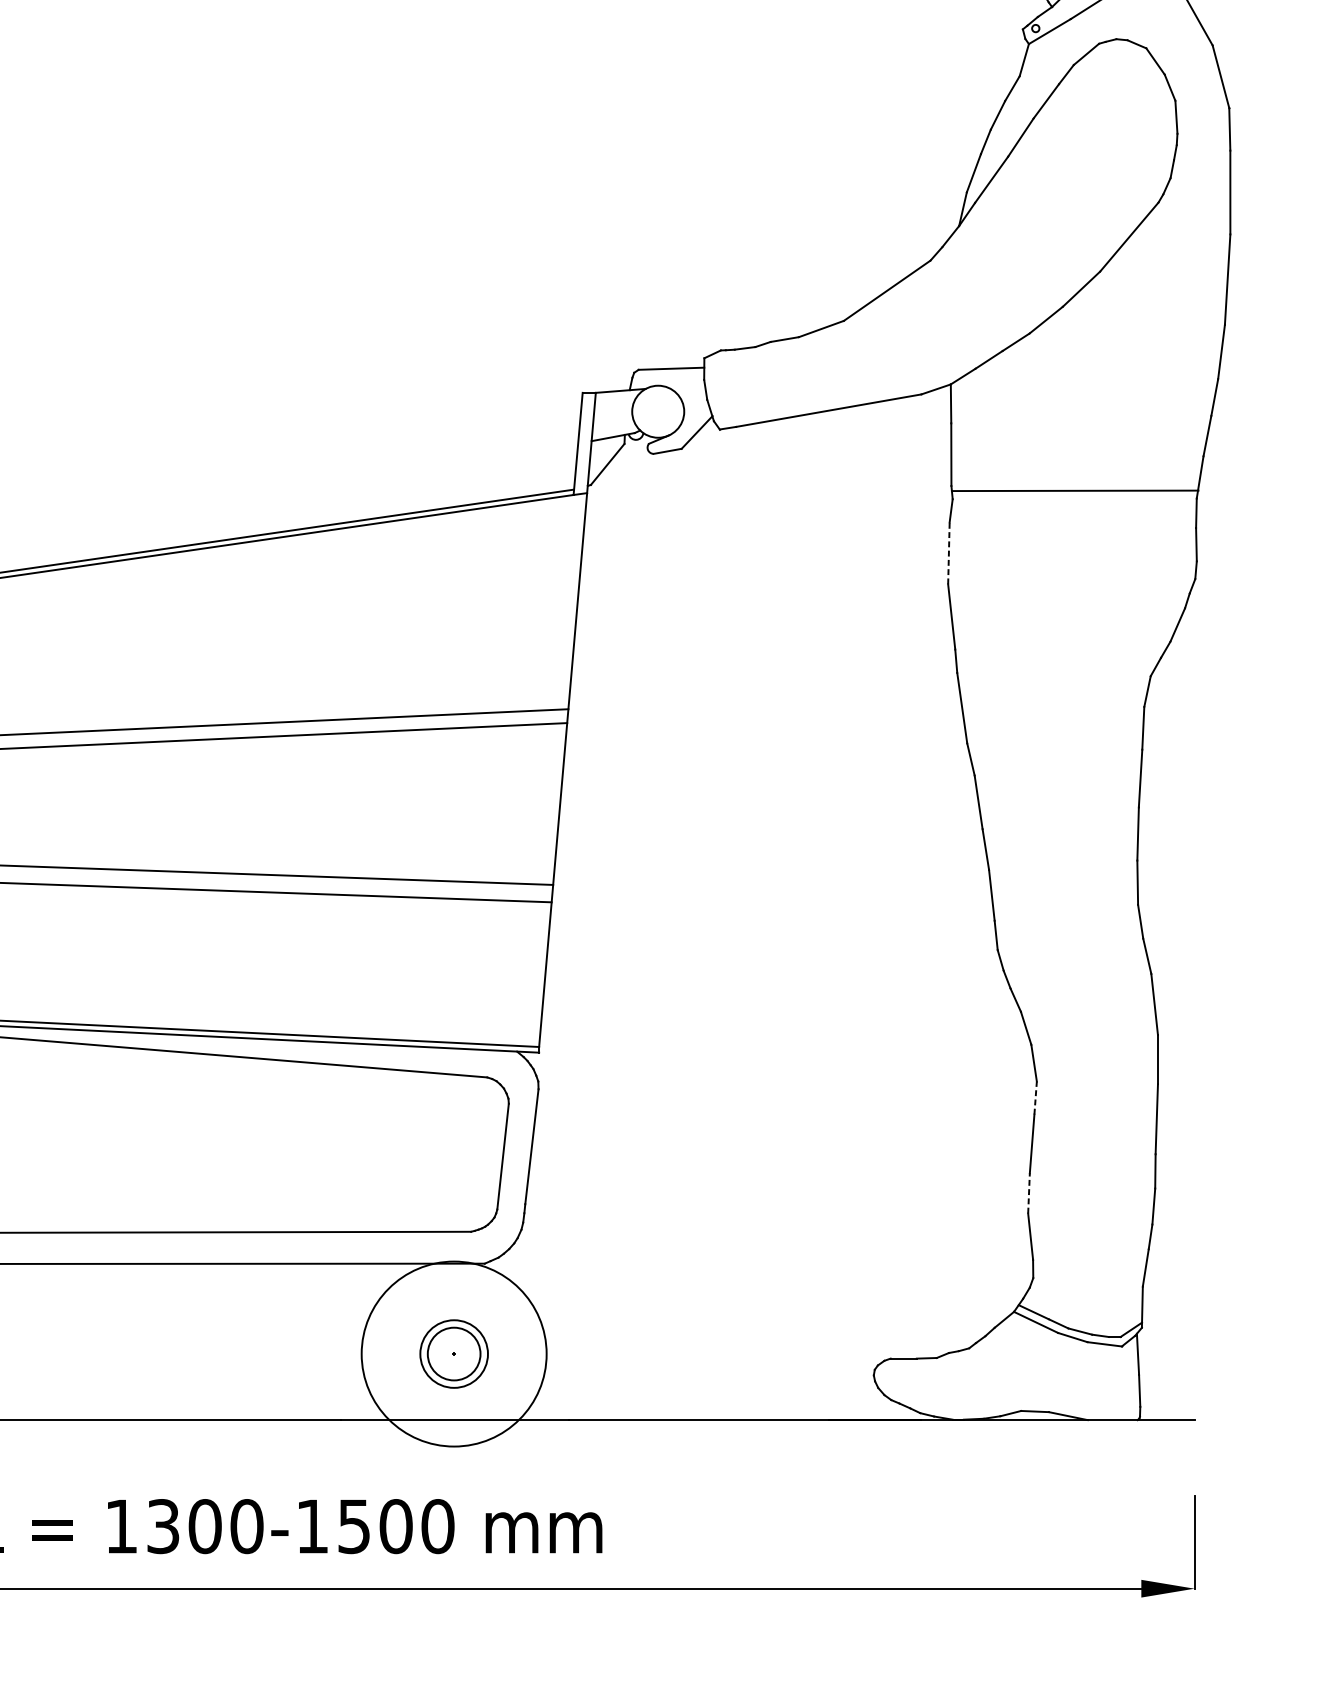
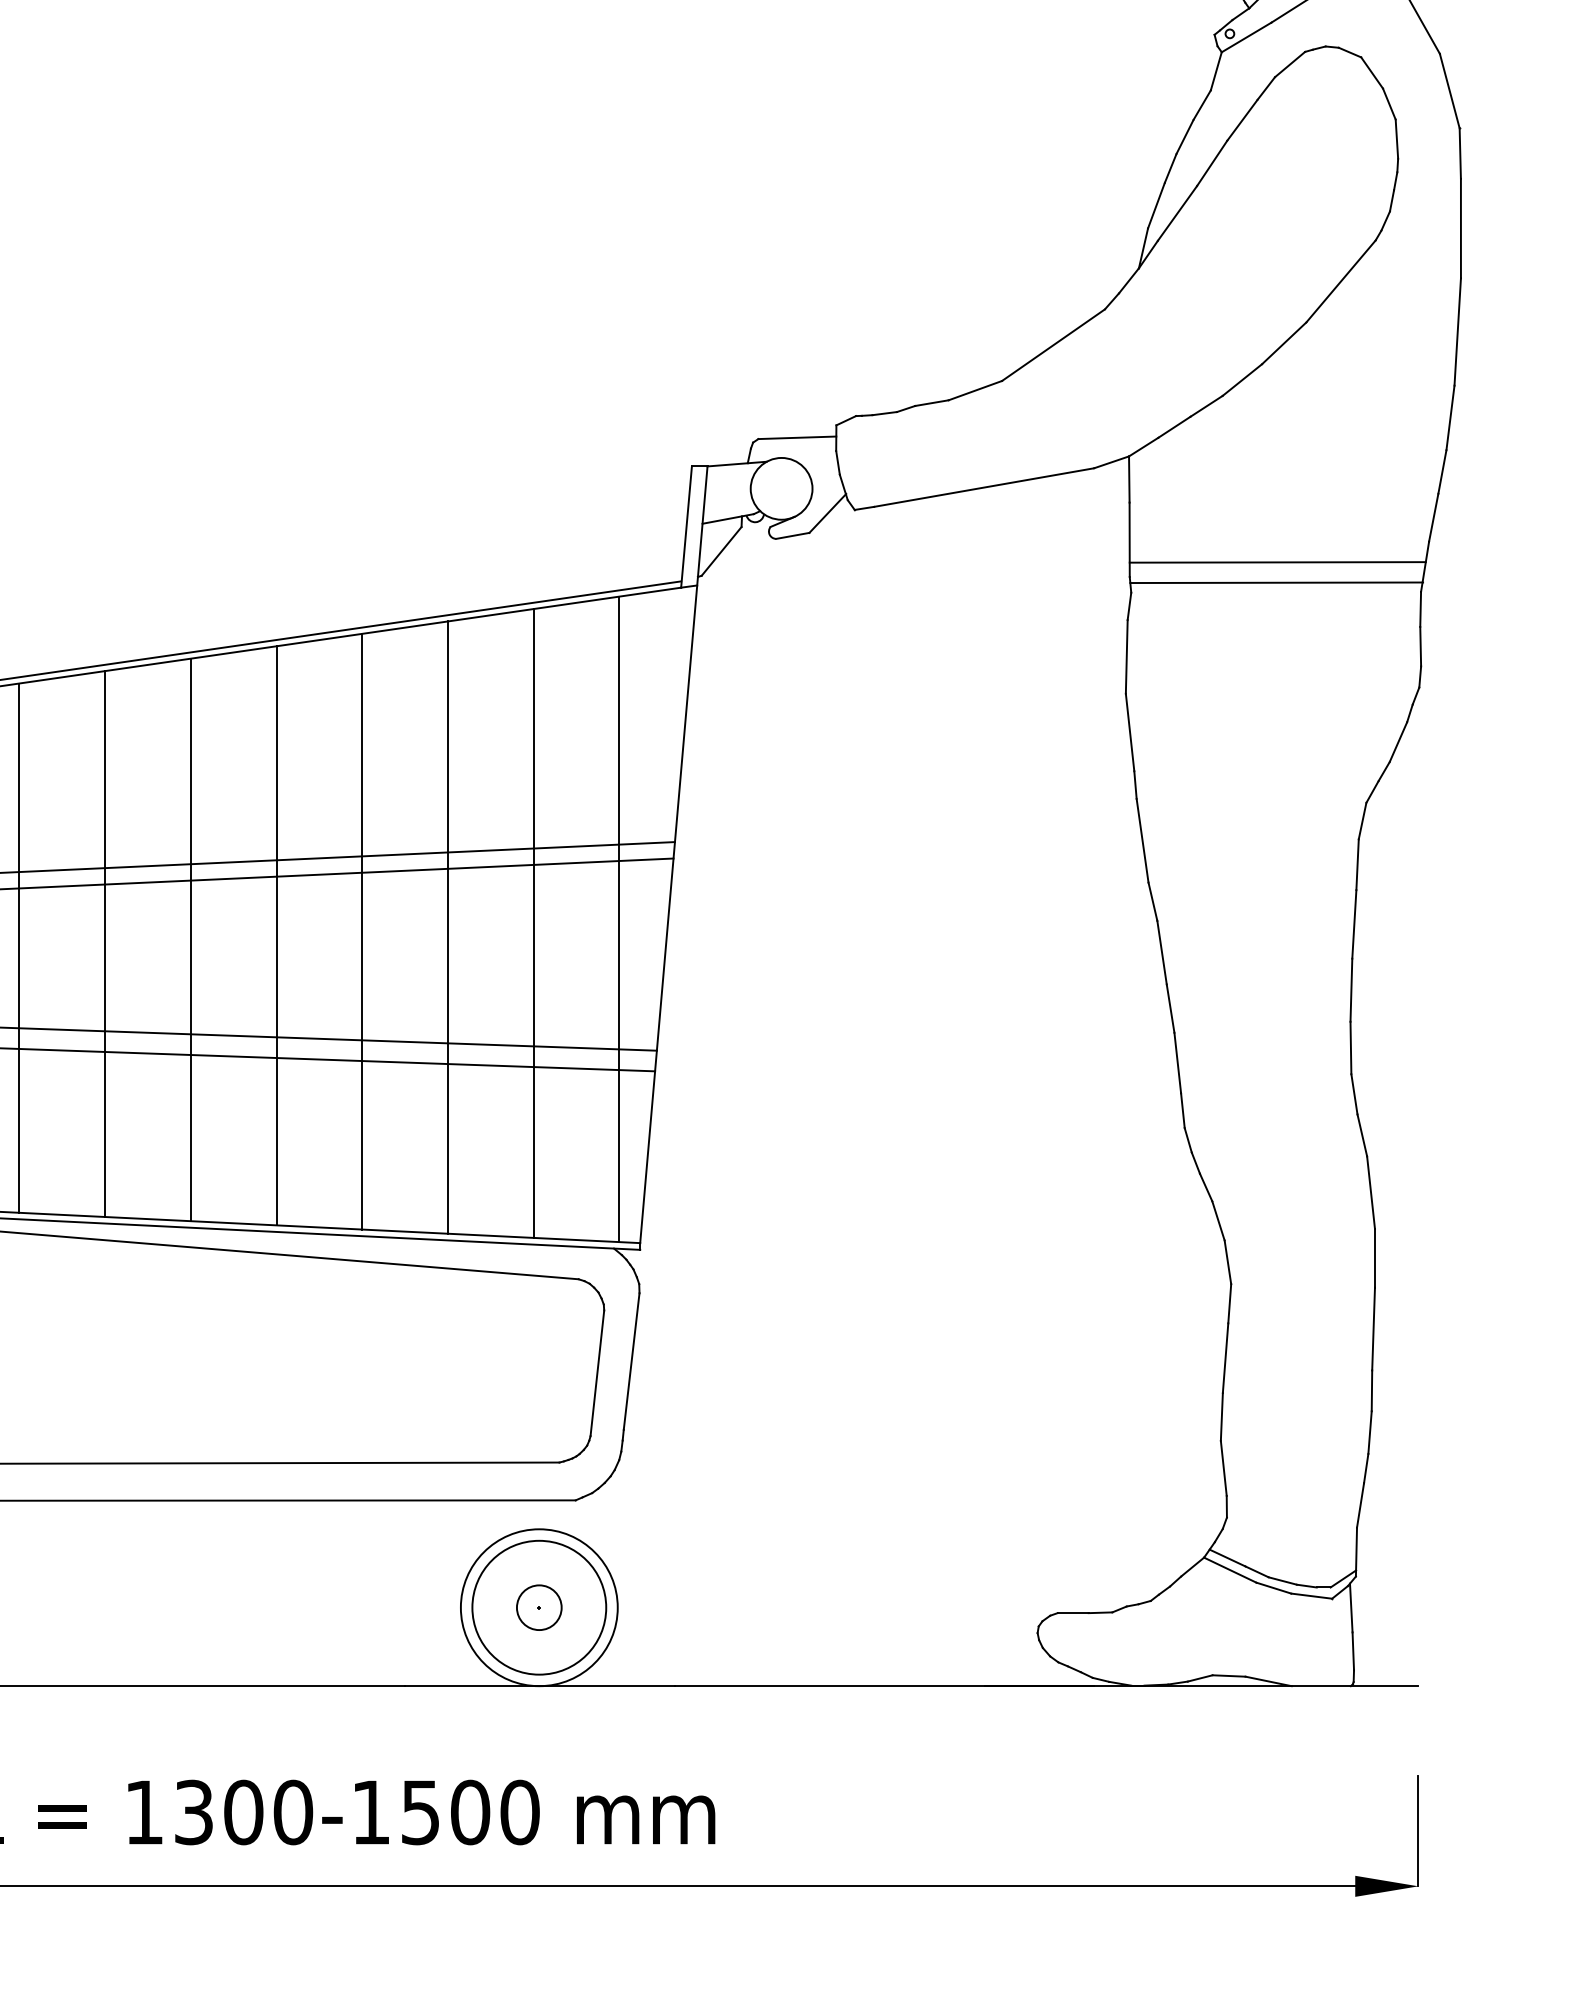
line: (1075, 473) -> (1277, 562), added
line: (948, 552) -> (1126, 656), dashed -> solid
line: (521, 774) -> (619, 919), added
line: (449, 777) -> (533, 923), added
line: (376, 781) -> (447, 927), added
line: (305, 784) -> (362, 931), added
line: (232, 787) -> (276, 935), added
line: (160, 791) -> (190, 939), added
line: (87, 794) -> (104, 943), added
line: (16, 798) -> (19, 947), added
line: (1035, 1097) -> (1229, 1303), dashed -> solid
line: (1028, 1193) -> (1221, 1416), dashed -> solid
circle: (453, 1353) -> (538, 1607), size x0.71
circle: (453, 1353) -> (538, 1607), size x0.71
circle: (454, 1353) -> (539, 1607), size x1.67

